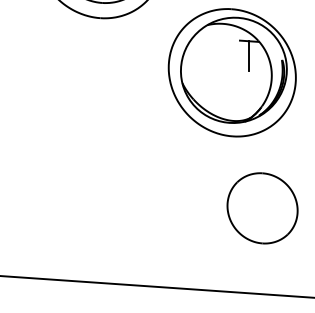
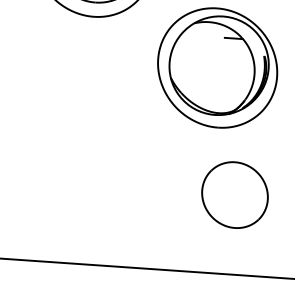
line: (249, 56) -> (233, 52), removed
part: (262, 207) -> (234, 194), moved

